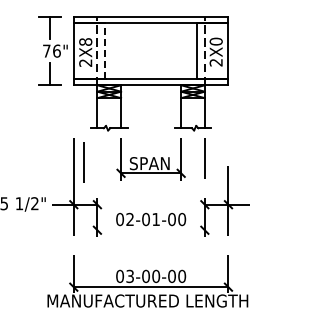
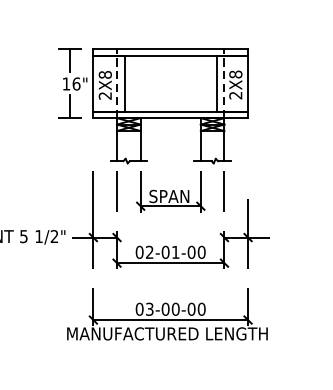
text: (215, 41) -> (235, 74), 2X0 -> 2X8
text: (45, 50) -> (65, 83), 76" -> 16"
line: (104, 50) -> (124, 83), dashed -> solid
line: (83, 162) -> (116, 191), moved
line: (150, 230) -> (170, 263), added

